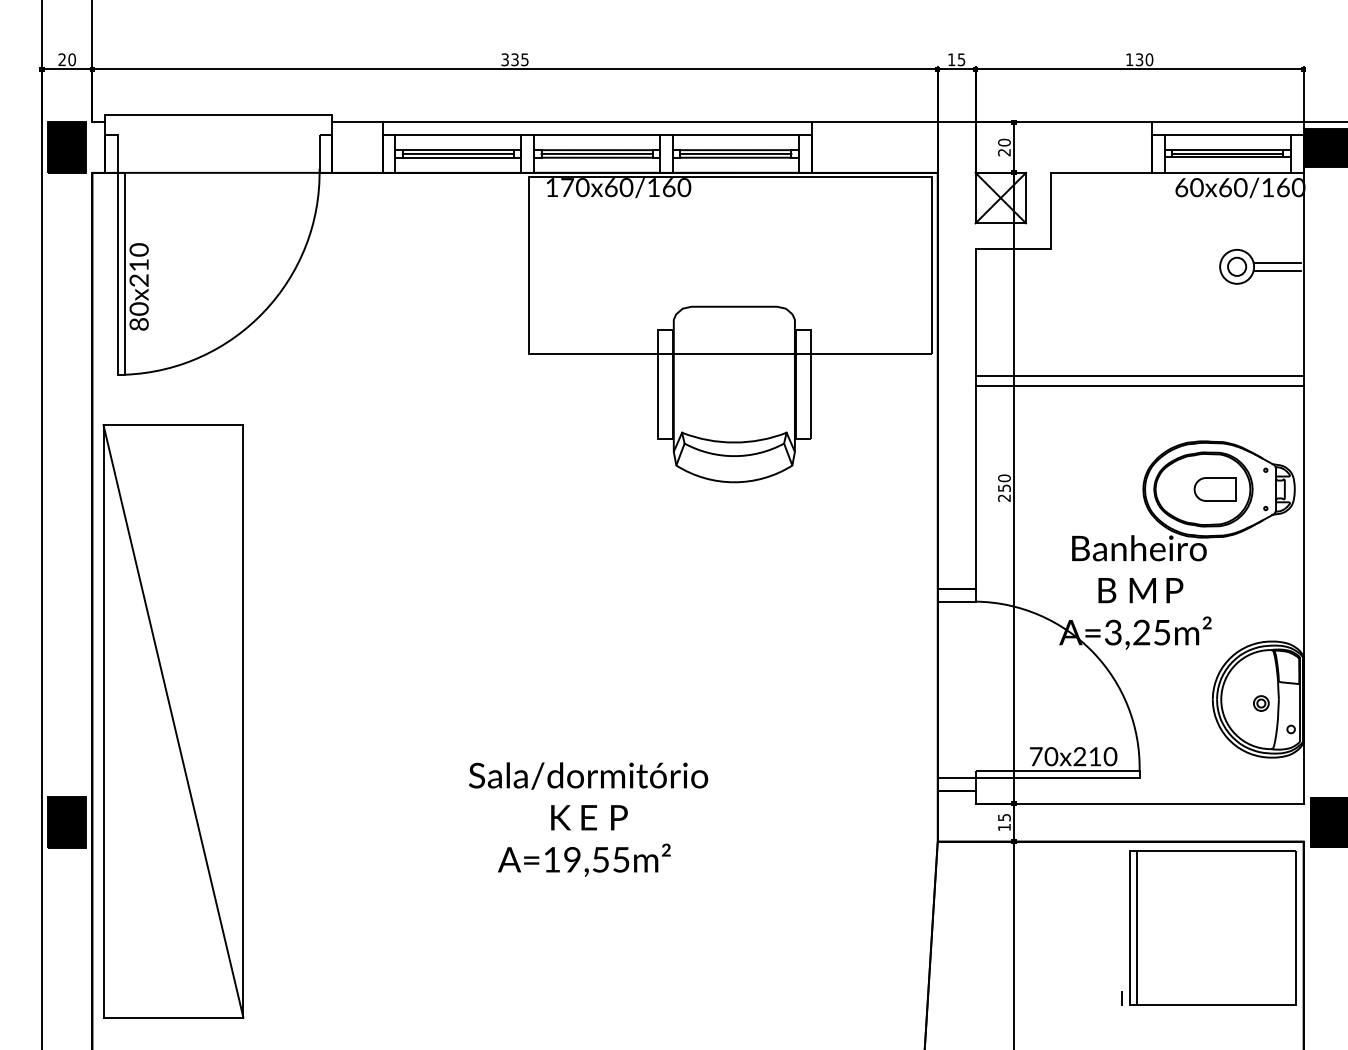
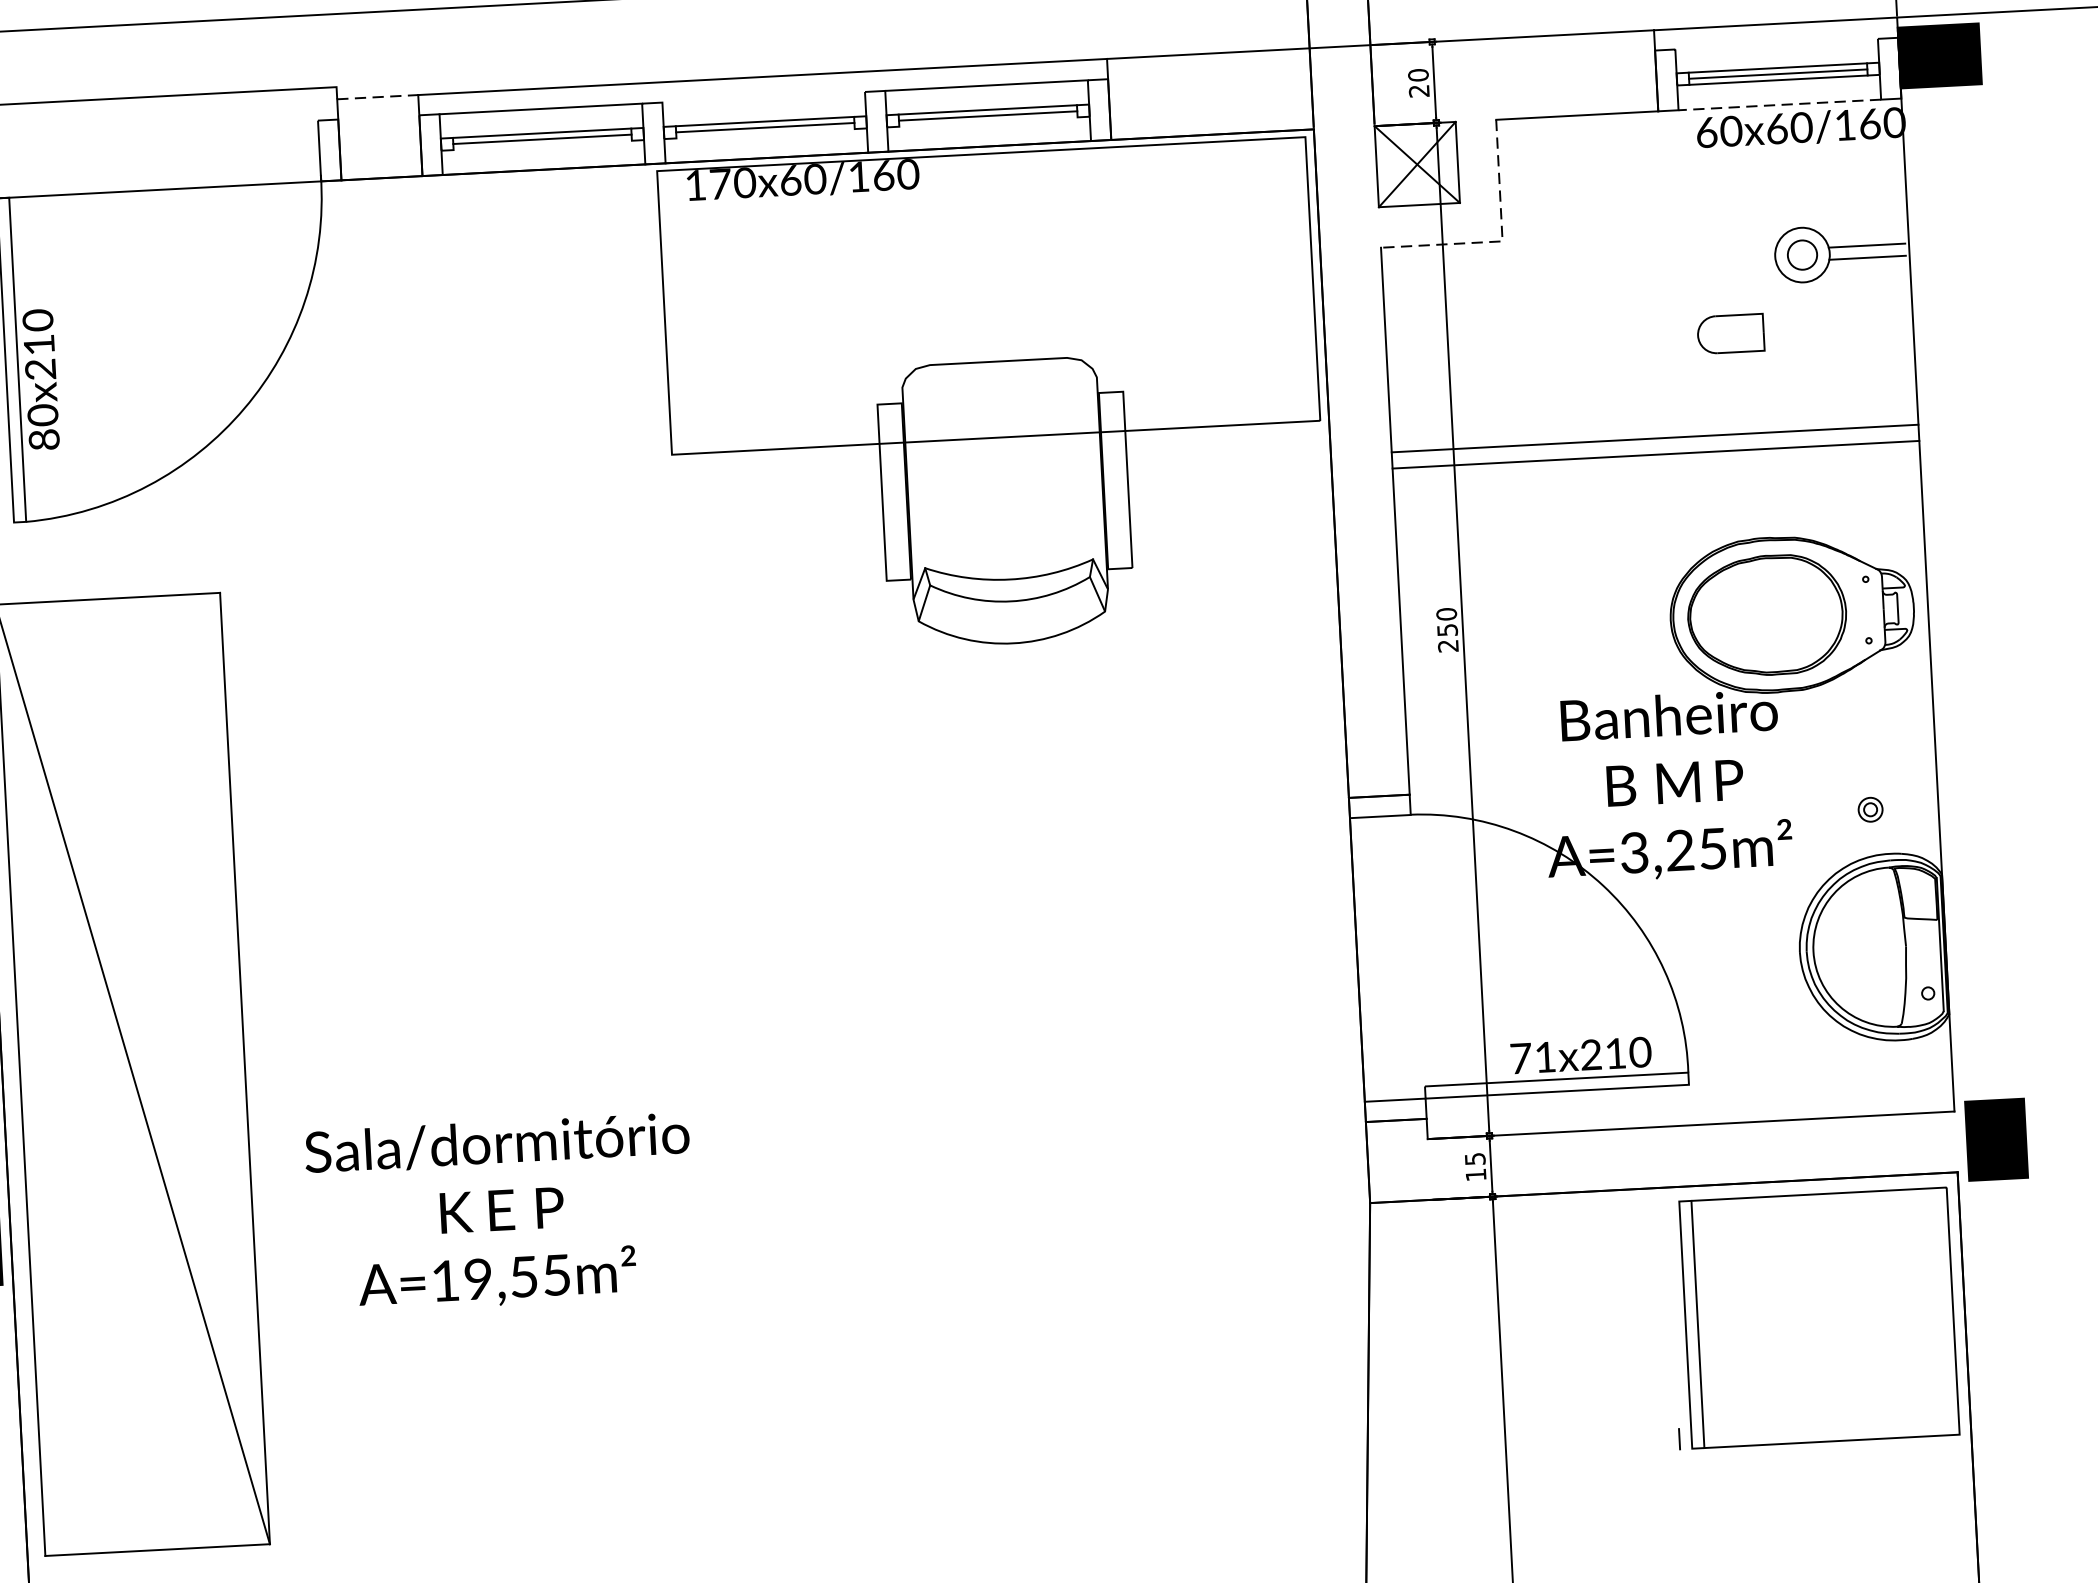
line: (357, 122) -> (377, 97), solid -> dashed
line: (597, 135) -> (764, 98), removed
line: (1227, 135) -> (1776, 44), removed
line: (457, 157) -> (541, 145), removed
line: (596, 157) -> (764, 133), removed
line: (735, 157) -> (987, 121), removed
line: (1227, 172) -> (1779, 104), solid -> dashed
line: (1051, 248) -> (1502, 241), solid -> dashed
part: (1214, 489) -> (1729, 334), moved
part: (1261, 703) -> (1870, 809), moved
text: (1051, 756) -> (1545, 1056), 70x210 -> 71x210
text: (588, 819) -> (500, 1213), moved

